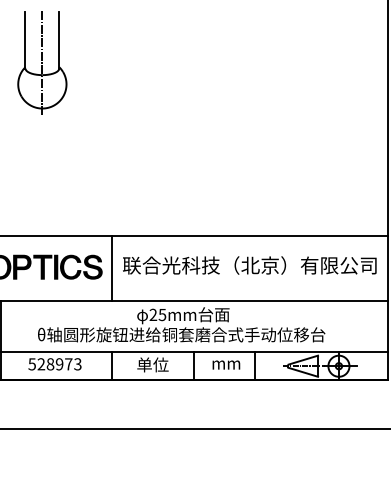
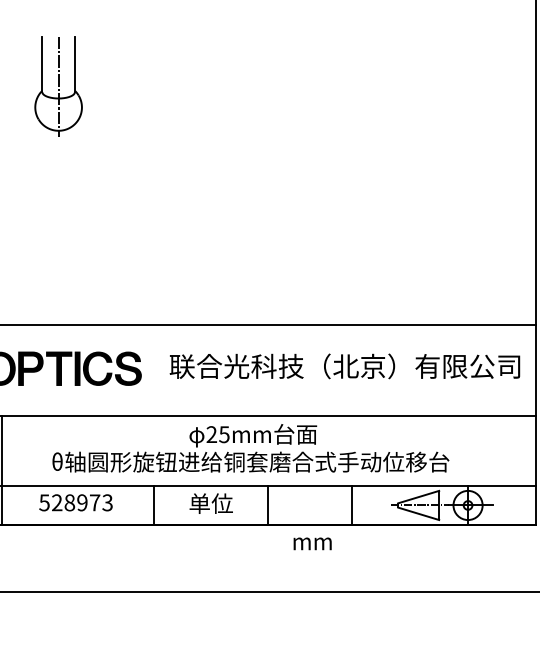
part: (42, 62) -> (58, 86), size x0.7
line: (111, 268) -> (154, 370), removed
text: (226, 364) -> (312, 543), moved

